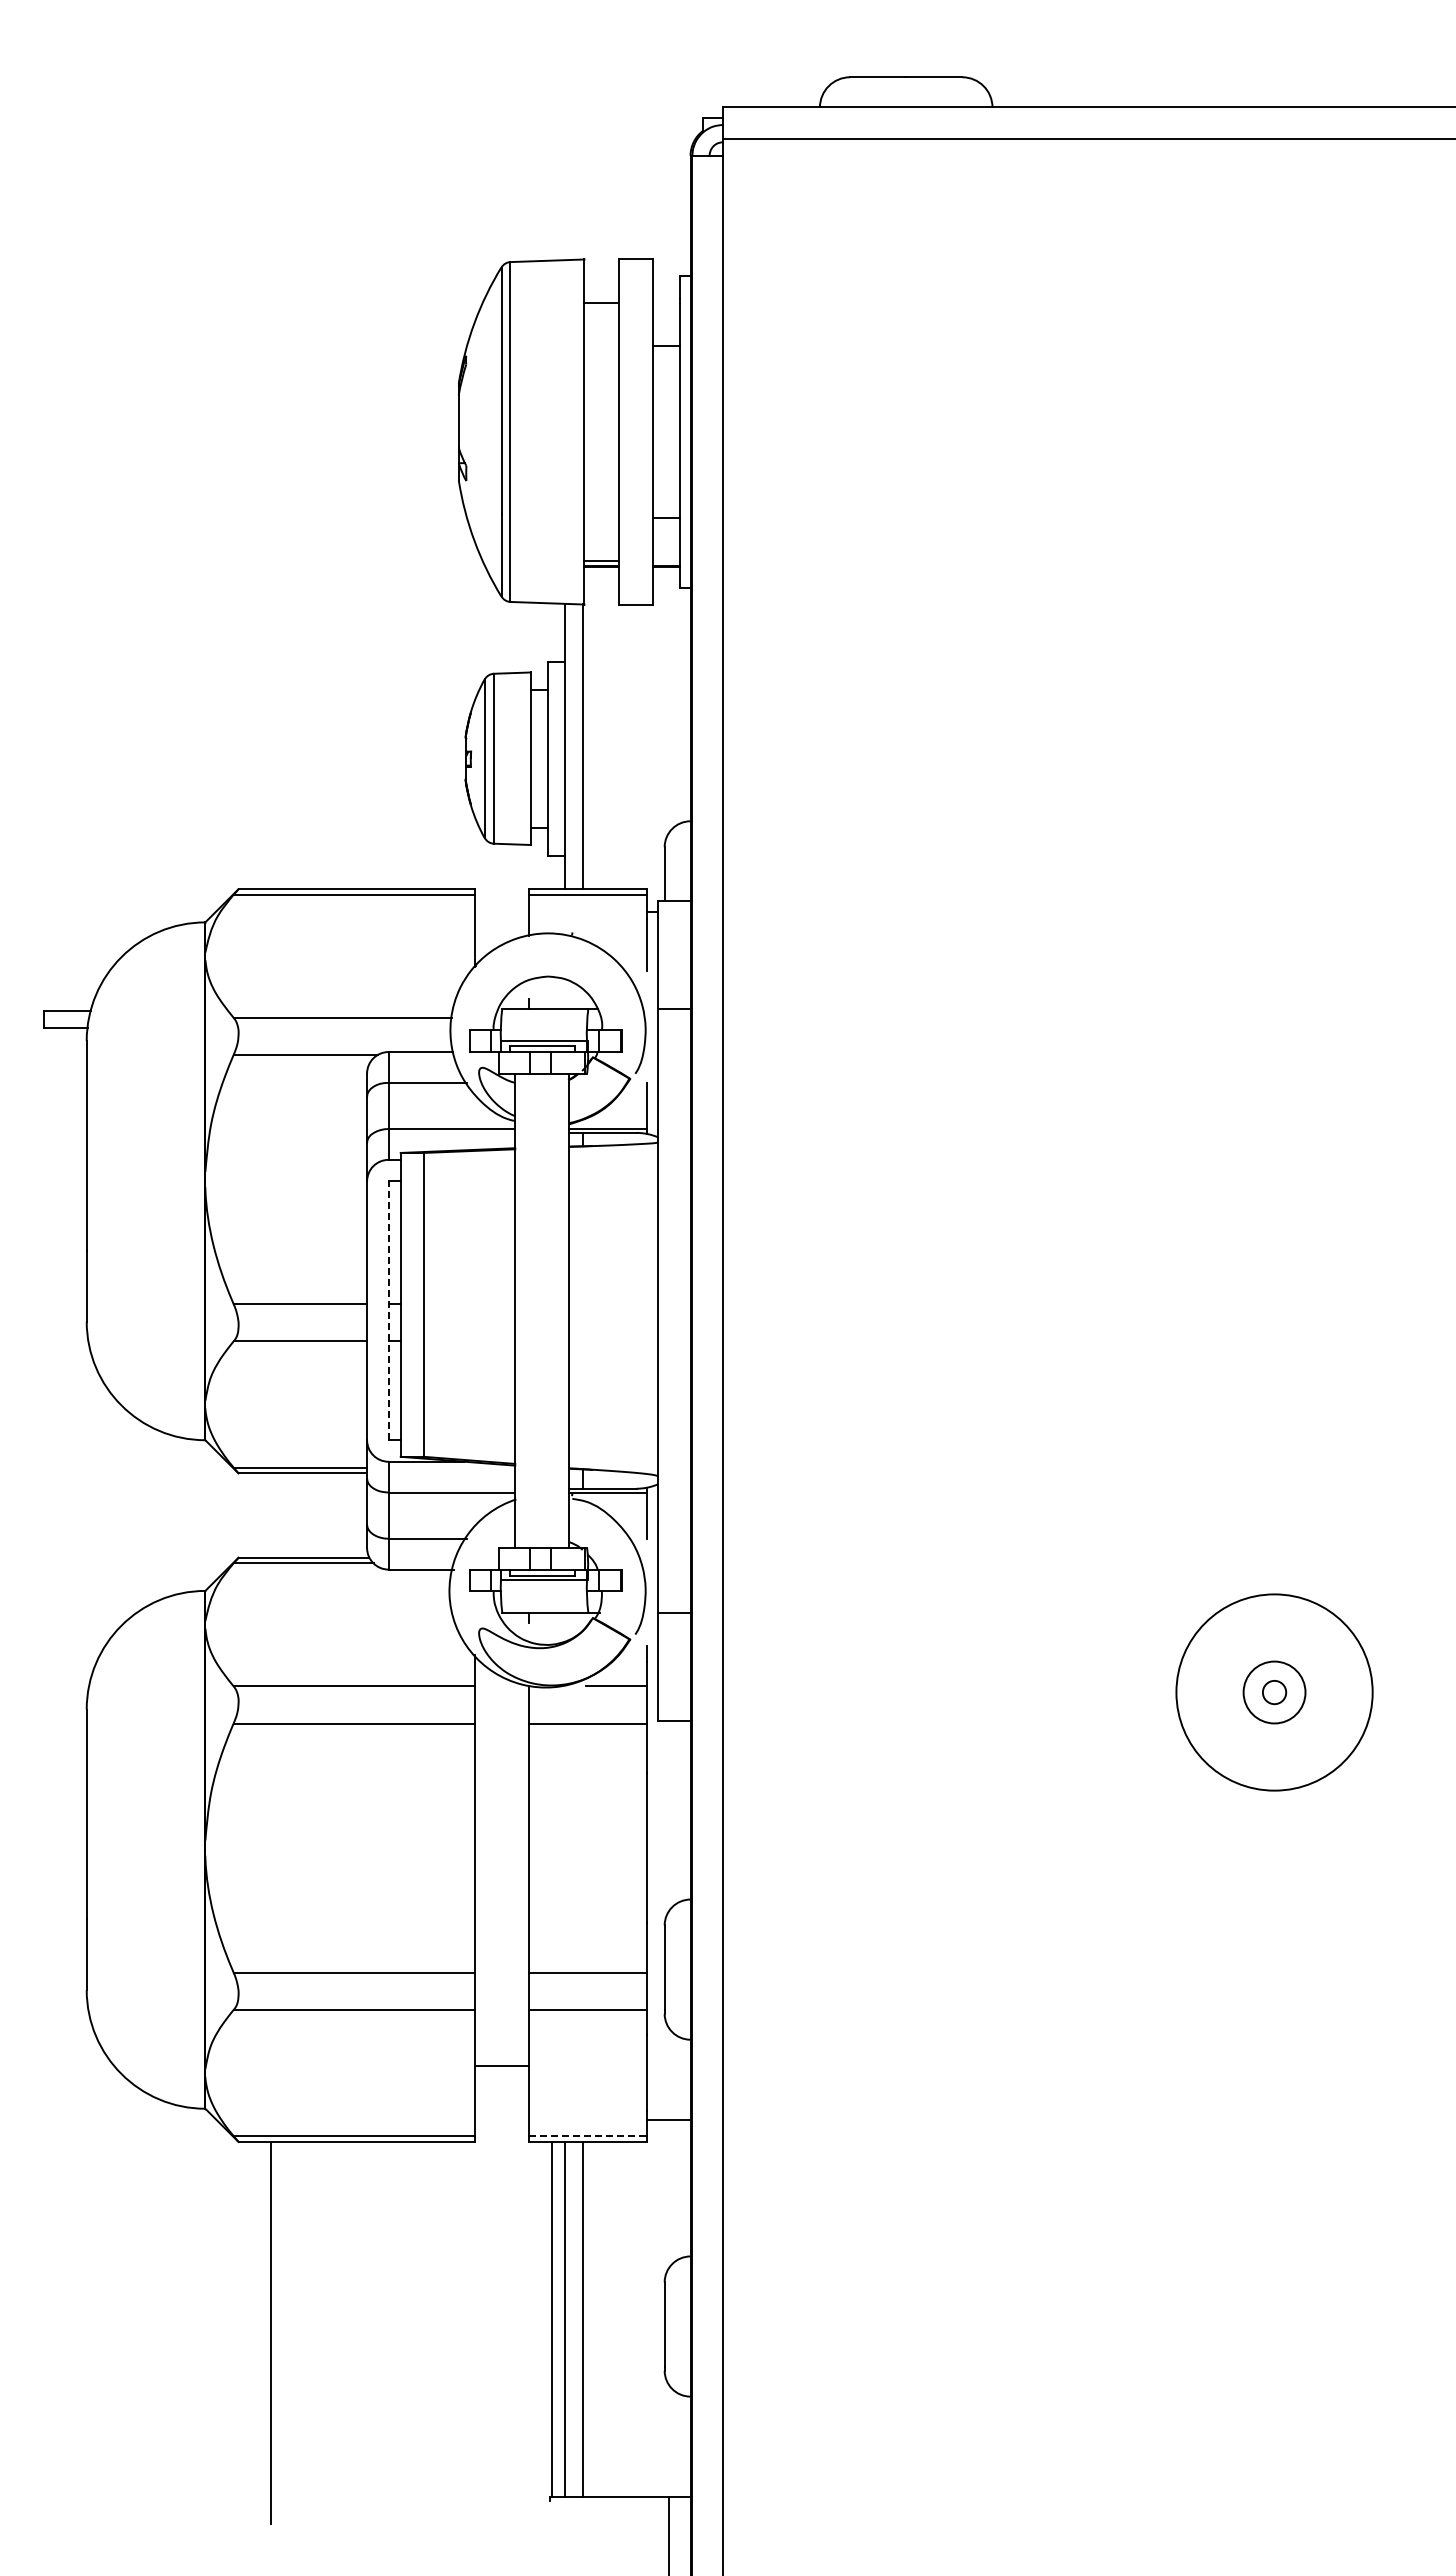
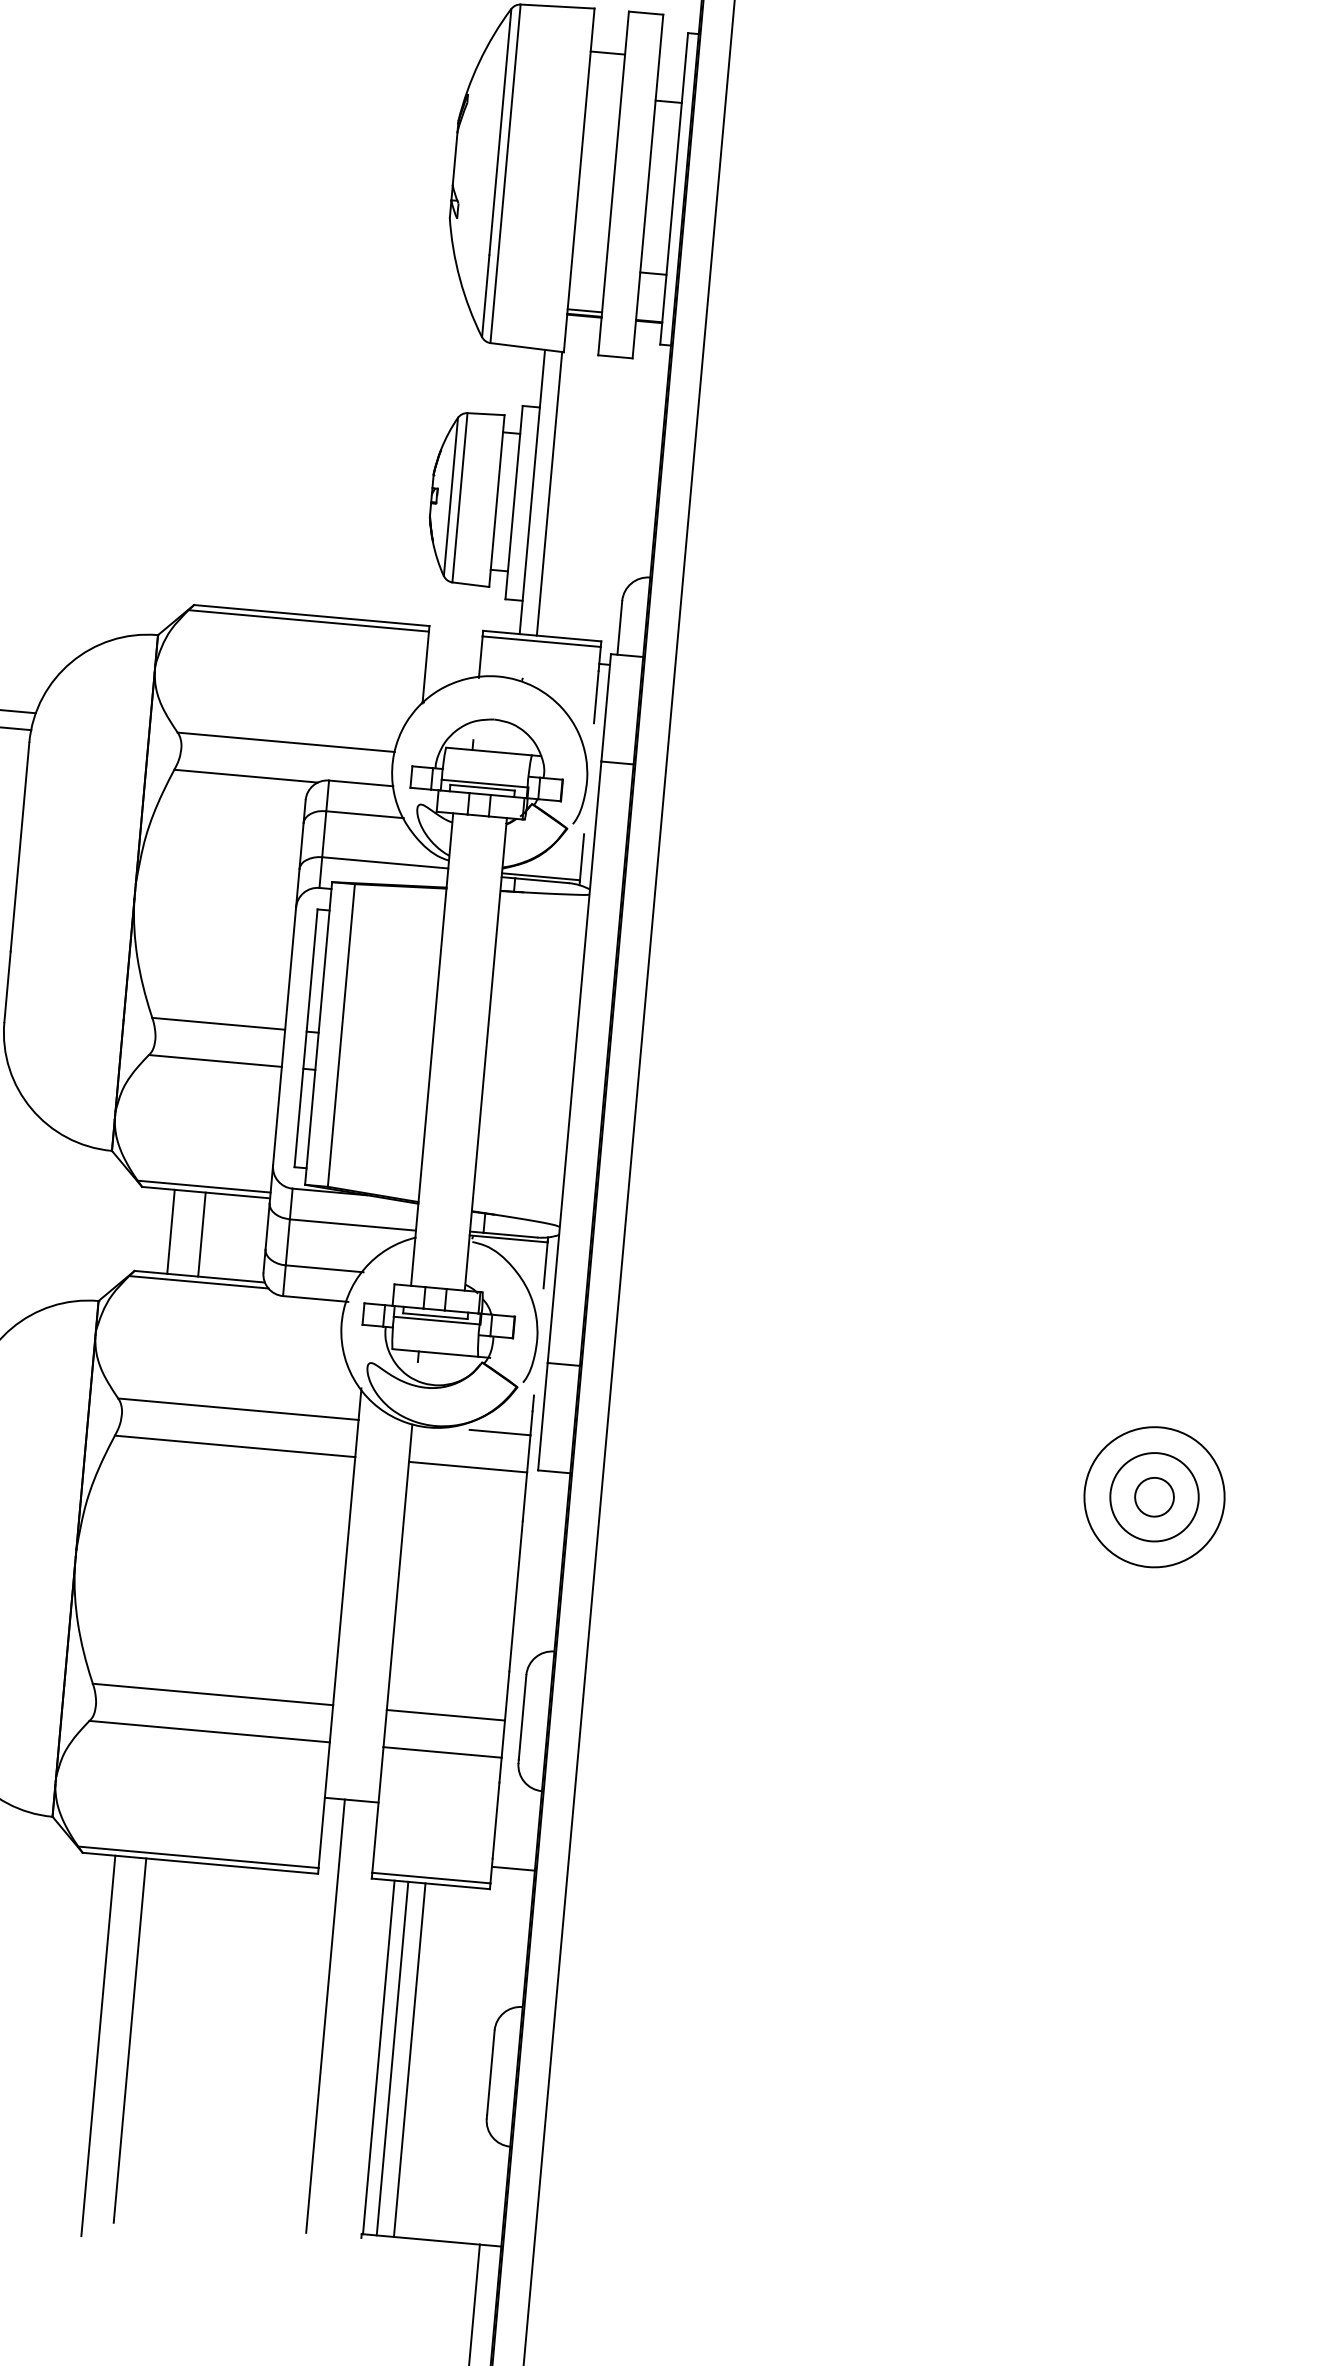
line: (388, 1310) -> (305, 1037), dashed -> solid
line: (271, 1515) -> (171, 1231), added
line: (302, 1515) -> (202, 1234), added
circle: (1274, 1692) -> (1154, 1497), size x0.71
circle: (1274, 1692) -> (1154, 1497), size x1.43
circle: (1274, 1692) -> (1154, 1497), size x1.67
line: (588, 2136) -> (431, 1878), dashed -> solid
line: (494, 2282) -> (325, 2015), added
line: (302, 2324) -> (130, 2040), added

